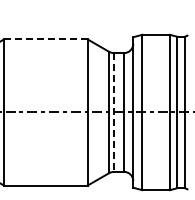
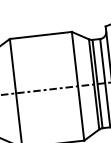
line: (45, 39) -> (40, 35), dashed -> solid
line: (113, 112) -> (97, 84), dashed -> solid

